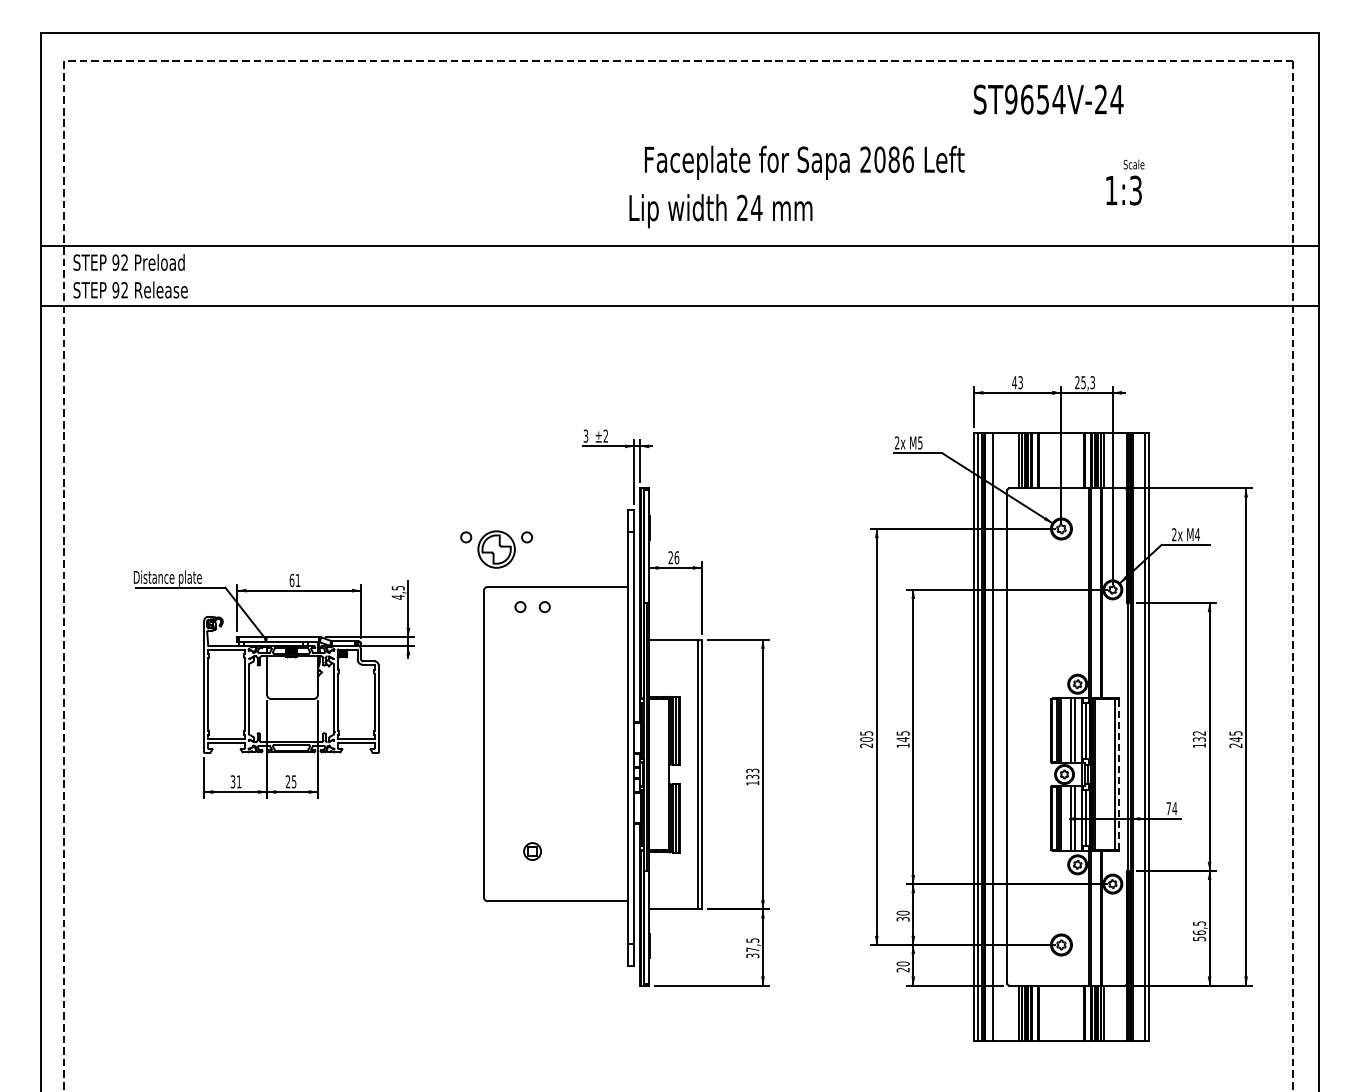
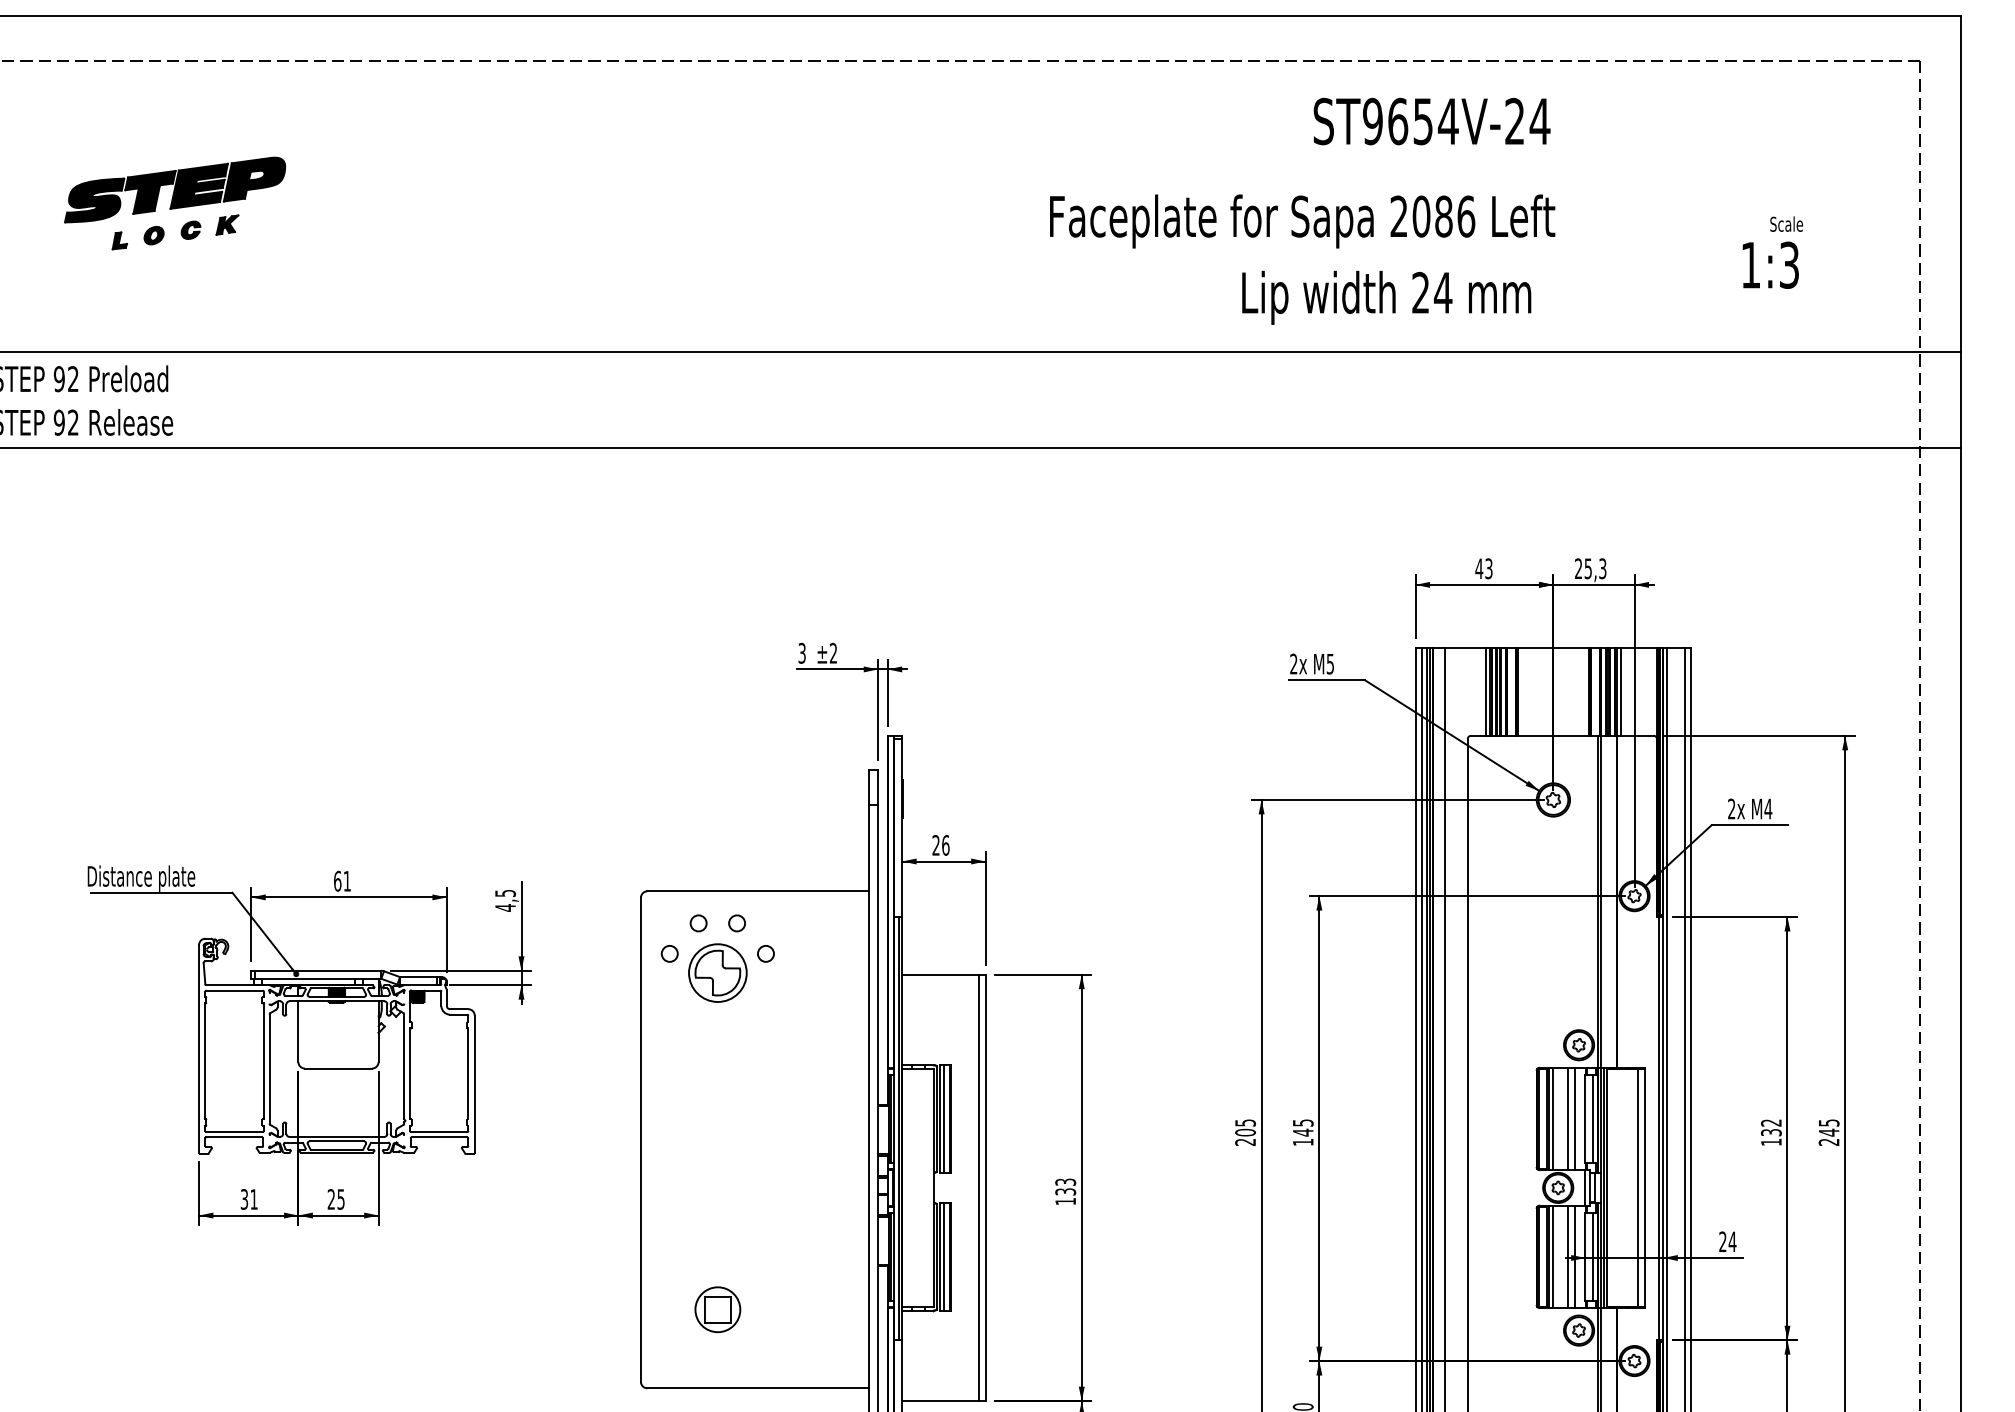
text: (1048, 99) -> (1431, 121), moved
part: (188, 151) -> (174, 203), added
text: (804, 162) -> (1302, 220), moved
text: (1125, 182) -> (1773, 252), moved
text: (720, 211) -> (1385, 298), moved
part: (496, 549) -> (717, 972), moved
line: (1119, 774) -> (1645, 1187), dashed -> solid
text: (1168, 808) -> (1722, 1241), 74 -> 24
part: (532, 851) -> (717, 1309), size x1.67

